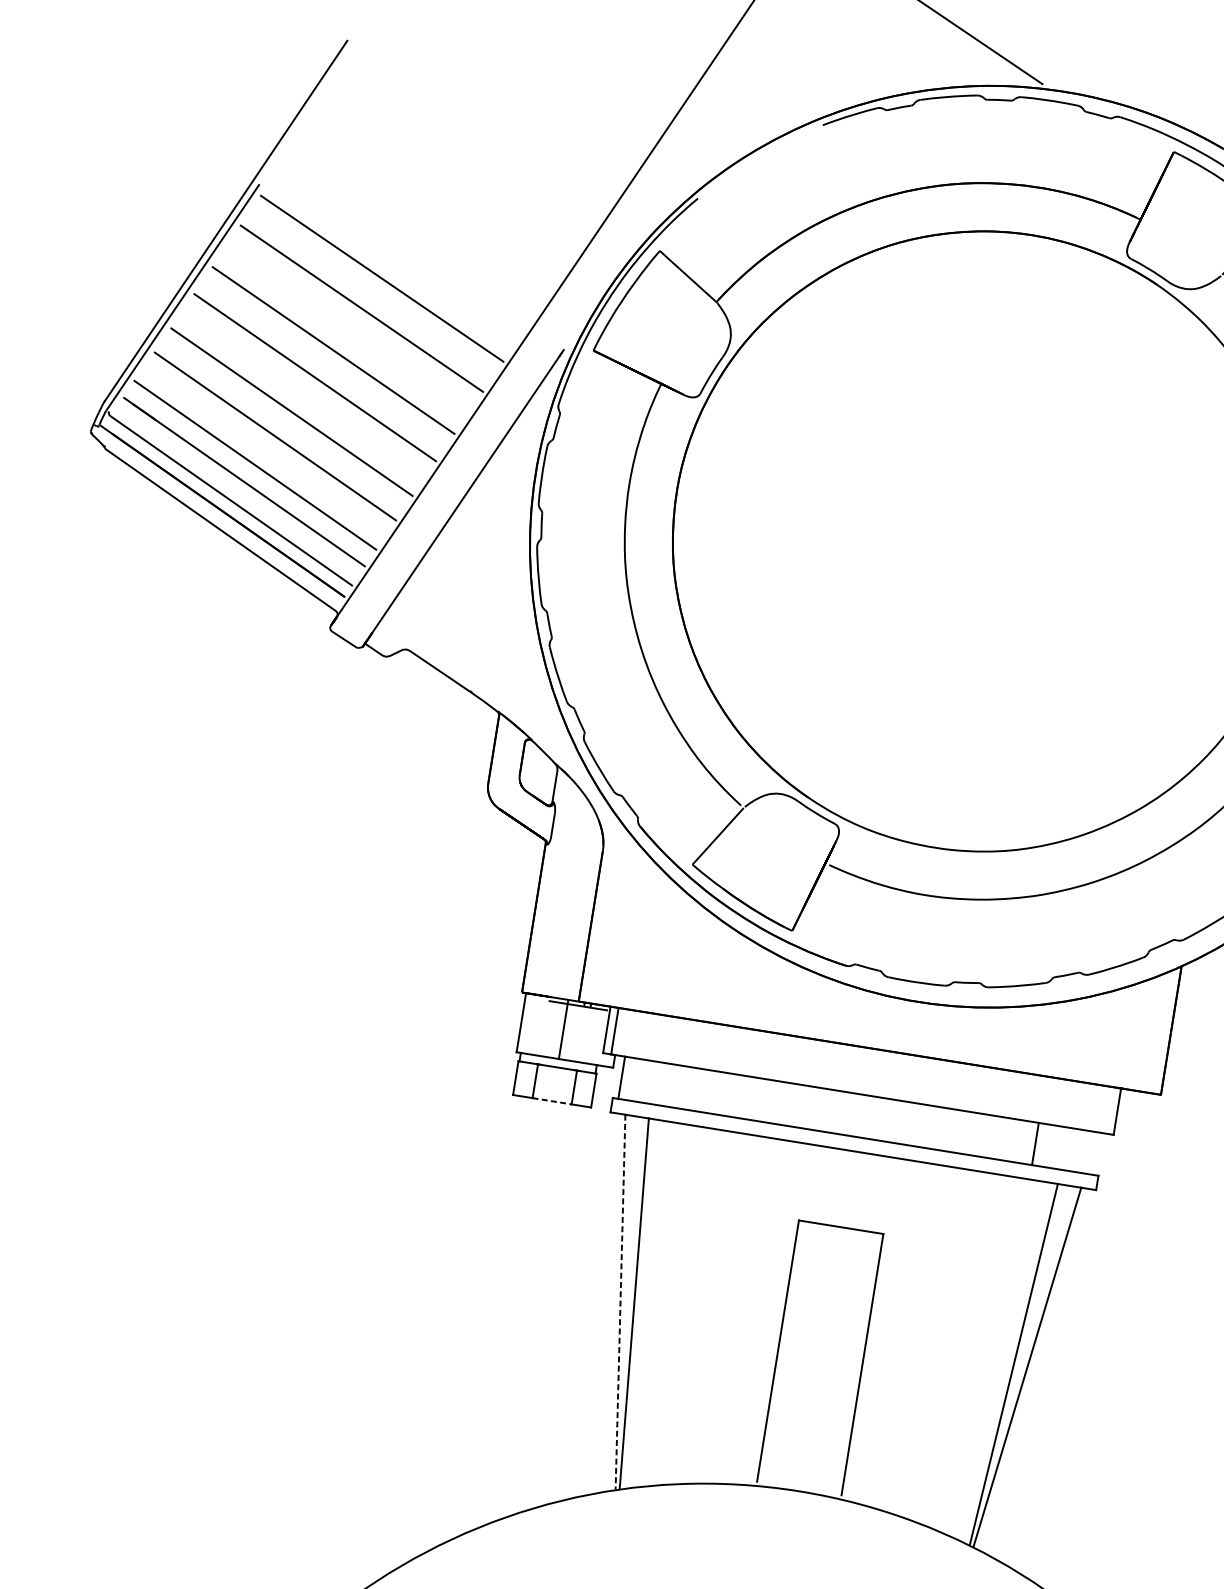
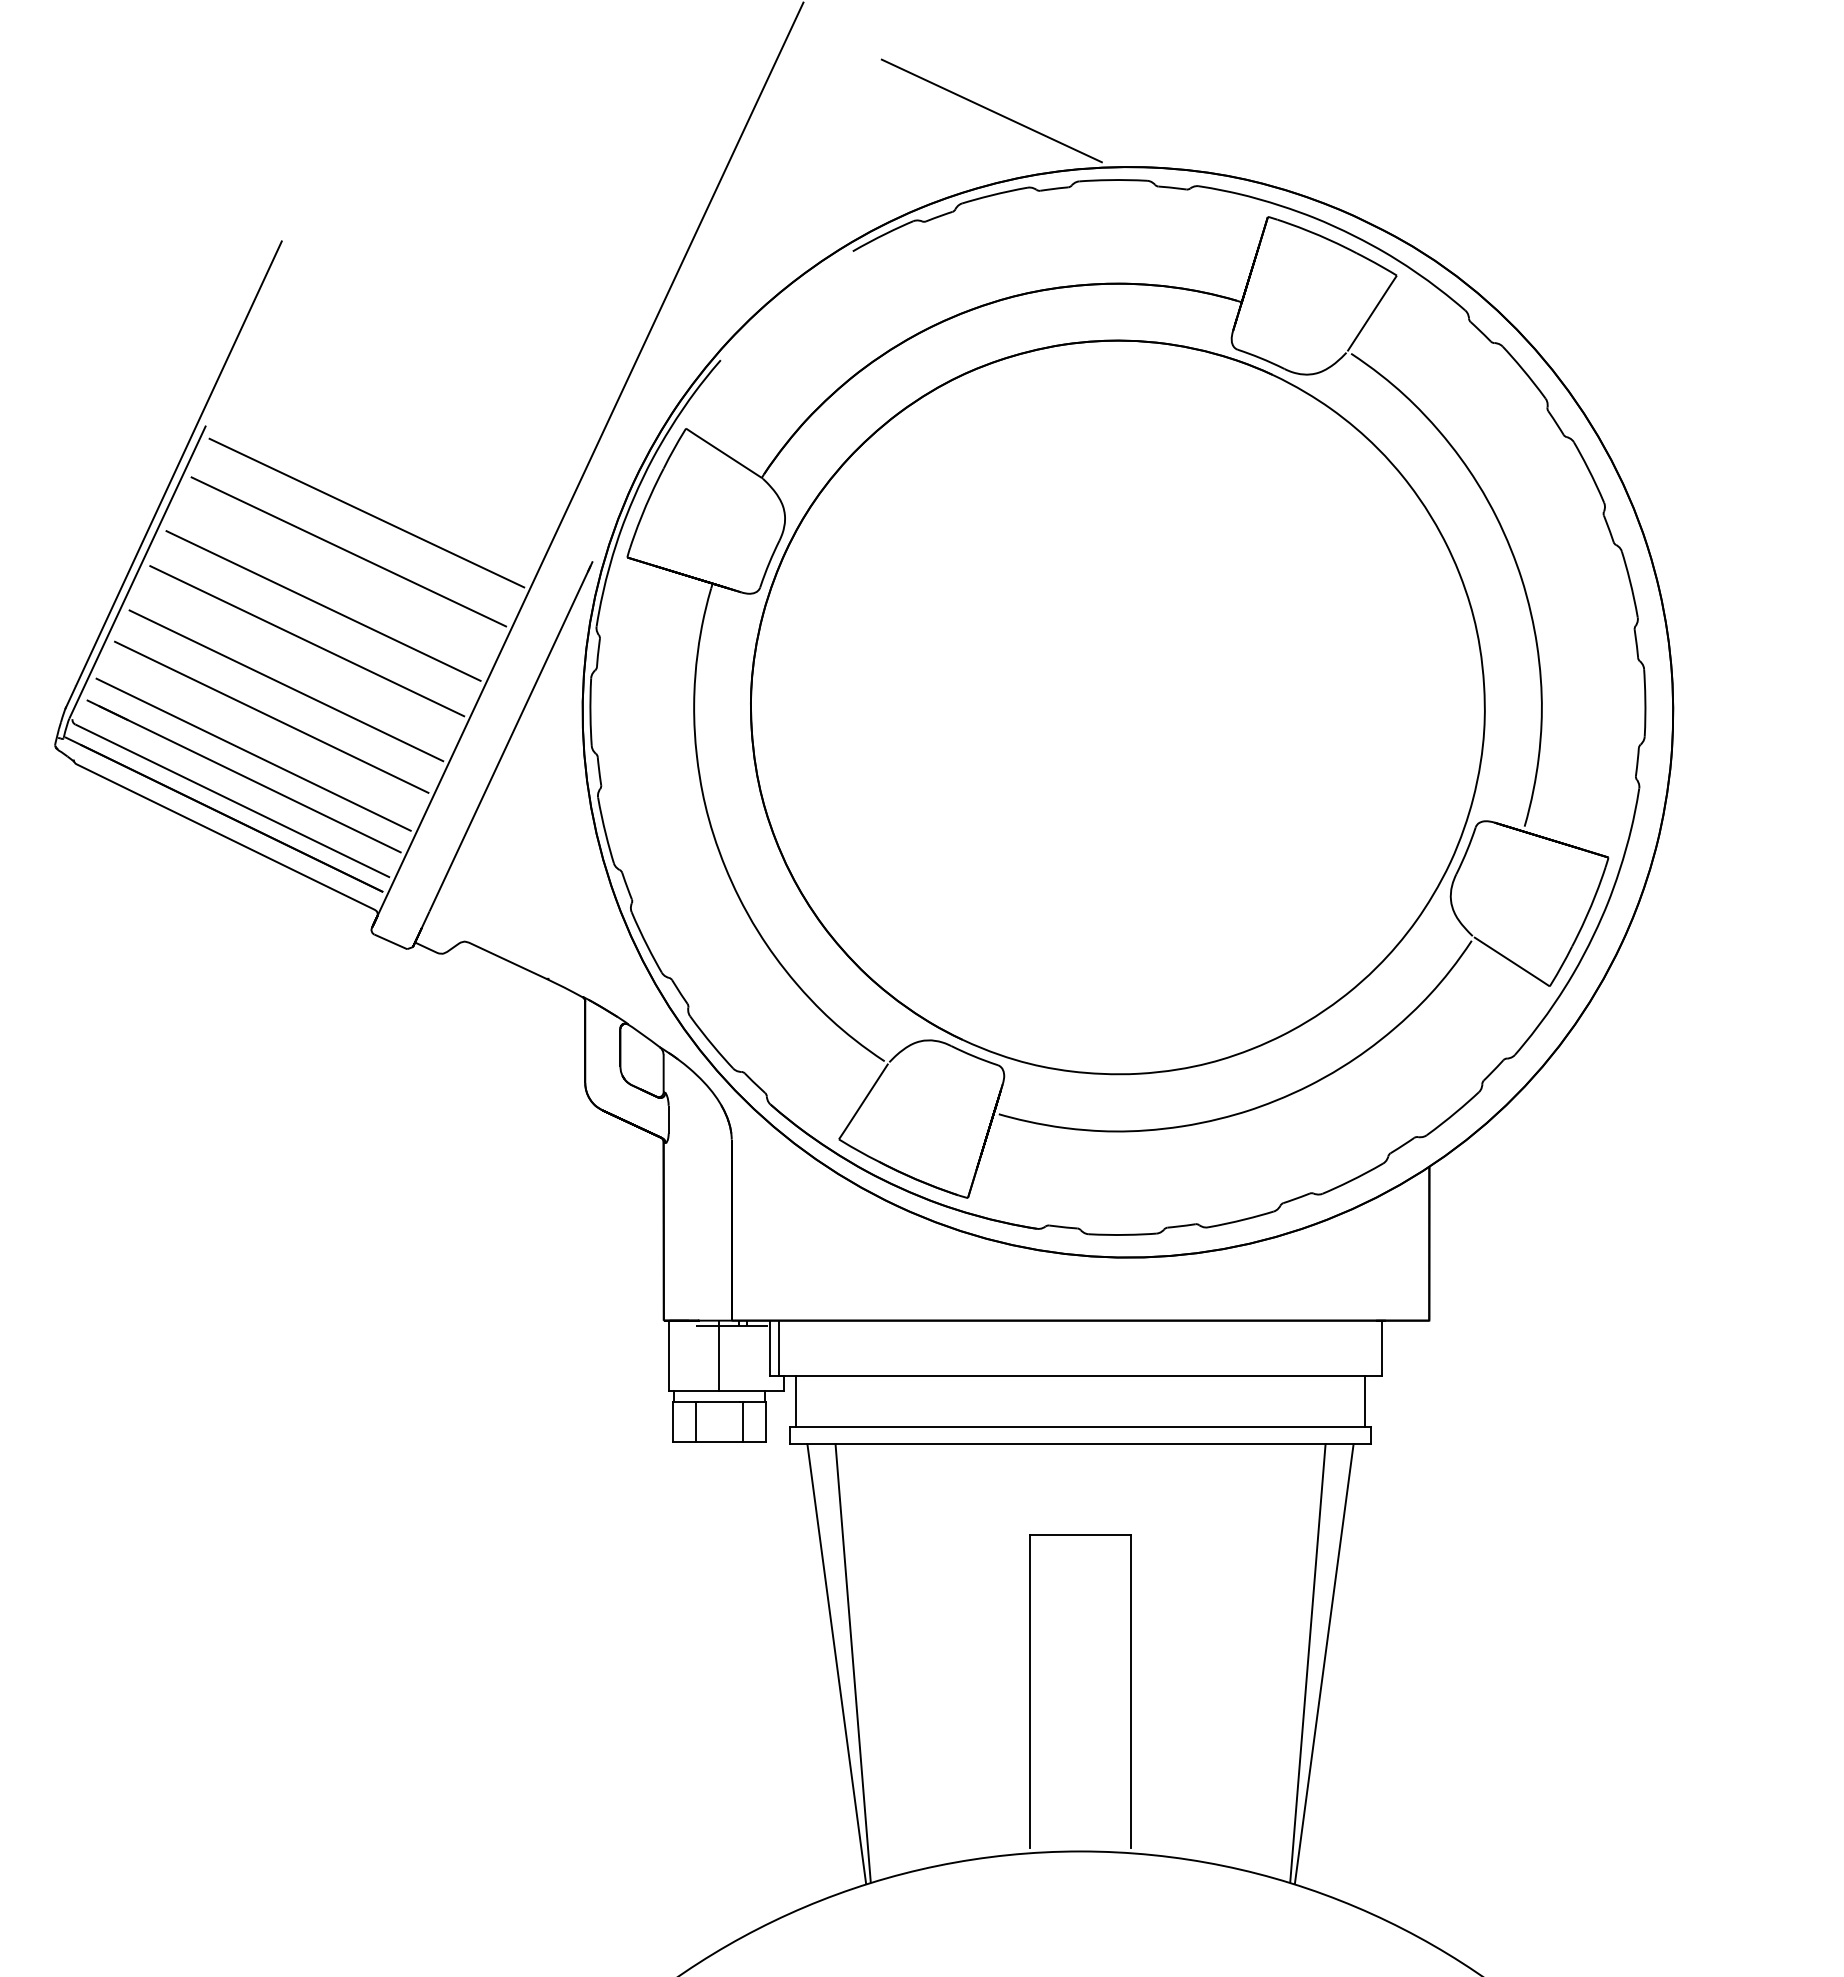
line: (552, 1101) -> (719, 1442), dashed -> solid
line: (1035, 1143) -> (1364, 1401), moved
line: (620, 1301) -> (836, 1663), dashed -> solid

